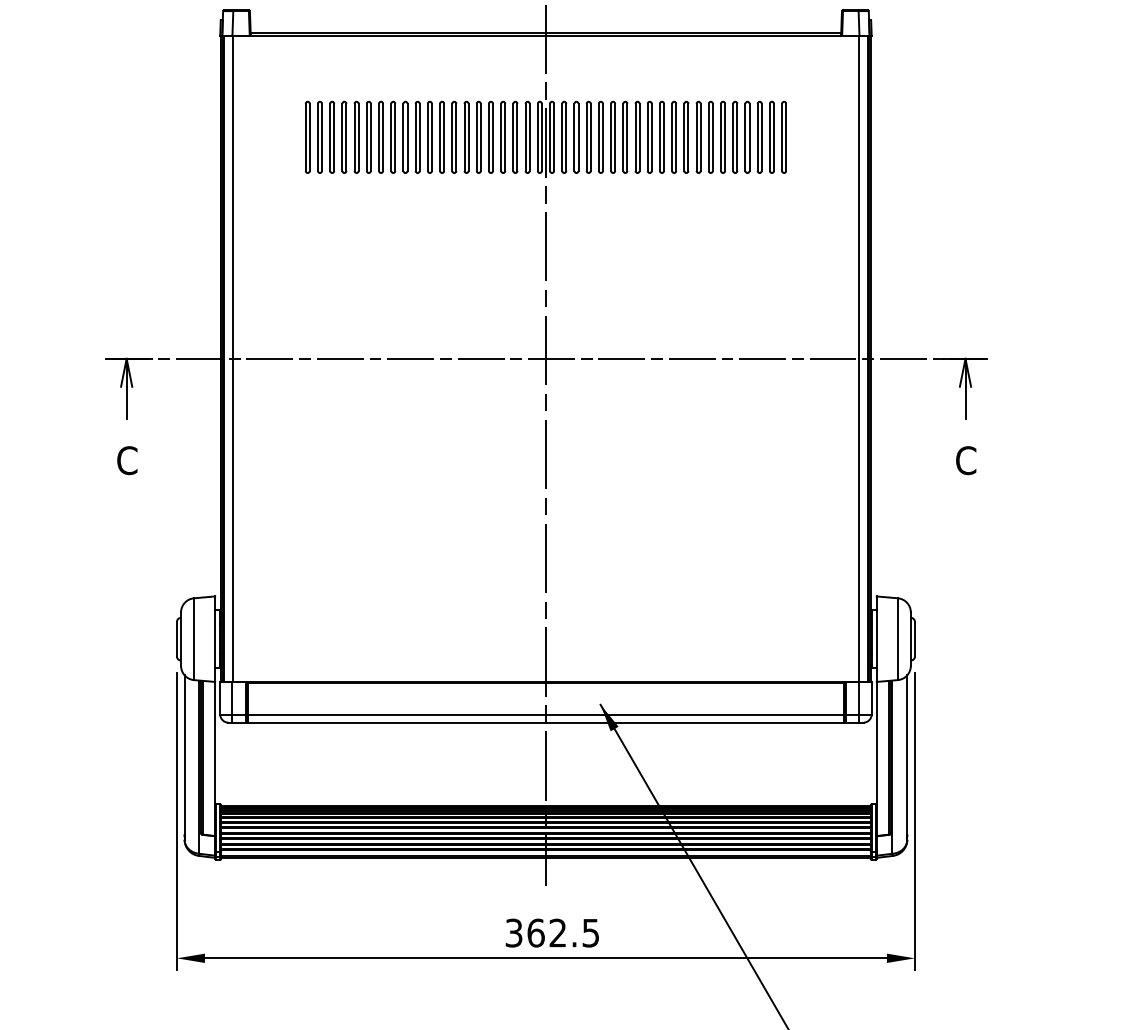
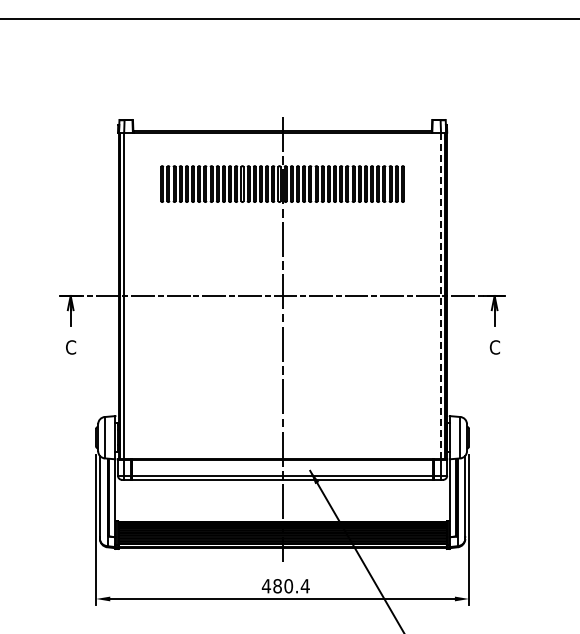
line: (858, 357) -> (440, 295), solid -> dashed
text: (551, 933) -> (285, 586), 362.5 -> 480.4

